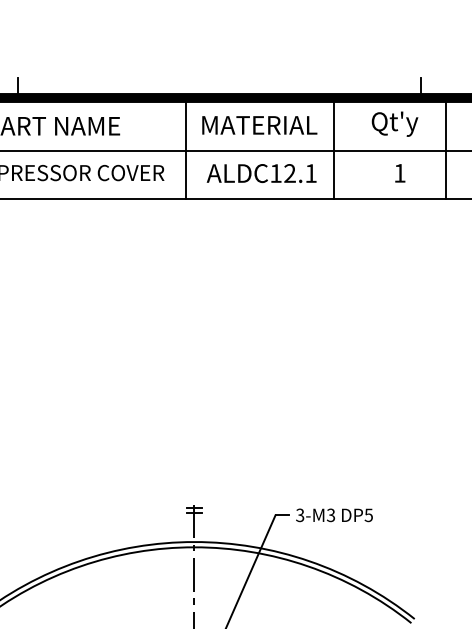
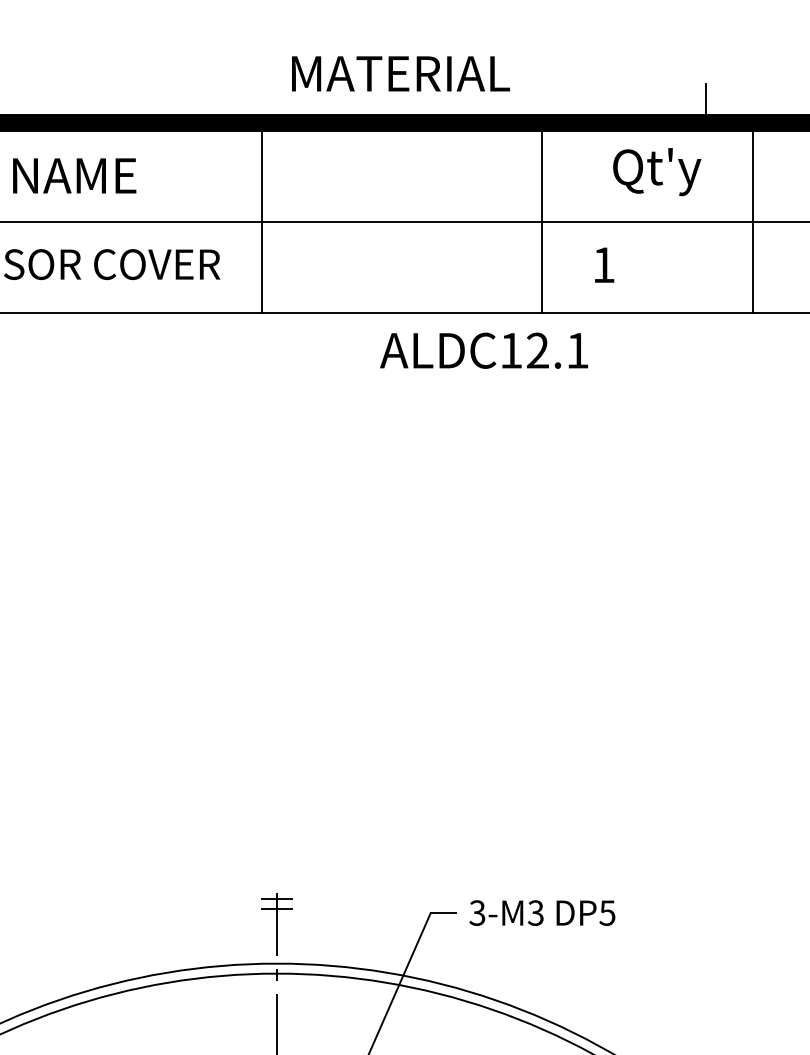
text: (259, 125) -> (400, 74), moved
text: (261, 173) -> (483, 350), moved
text: (400, 173) -> (605, 265), moved

